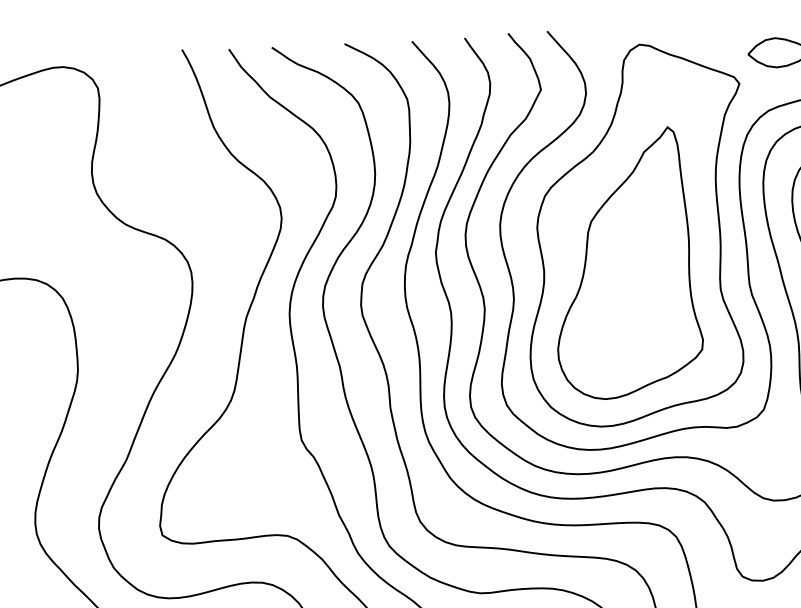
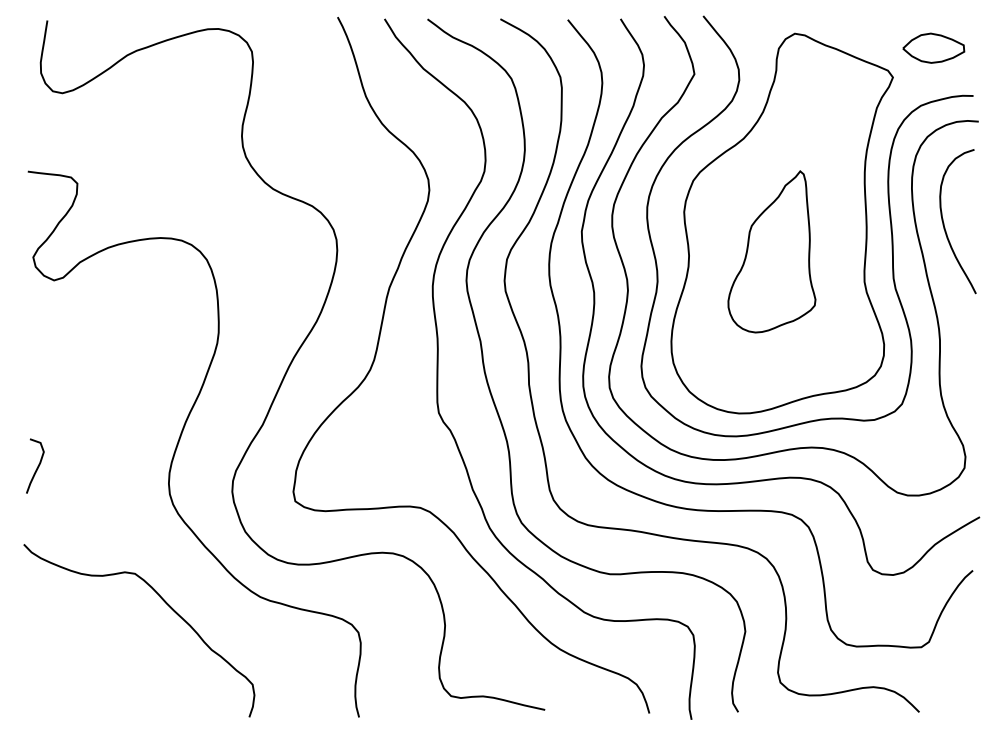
part: (626, 263) -> (771, 251), size x0.6

